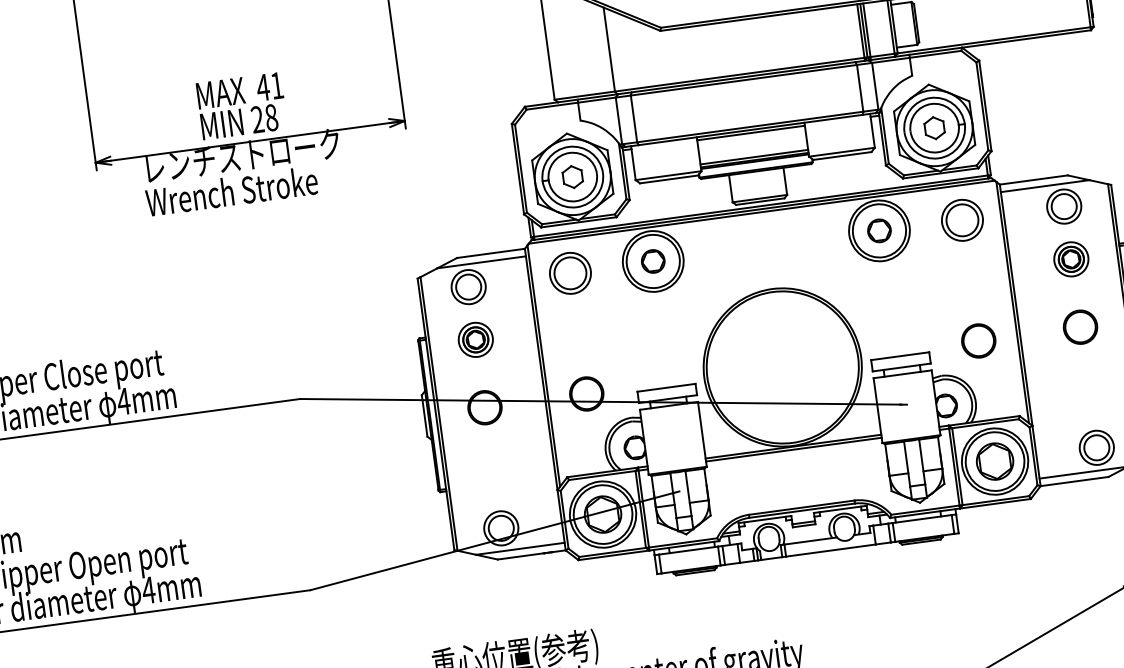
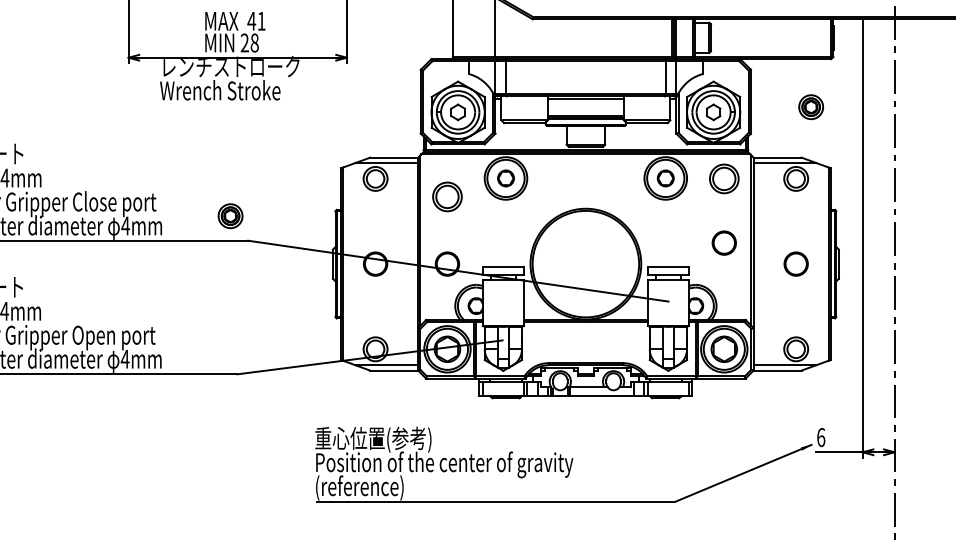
part: (1071, 259) -> (811, 107), moved
part: (570, 272) -> (447, 196), moved
part: (475, 340) -> (230, 216), moved
circle: (977, 340) -> (723, 242), moved

